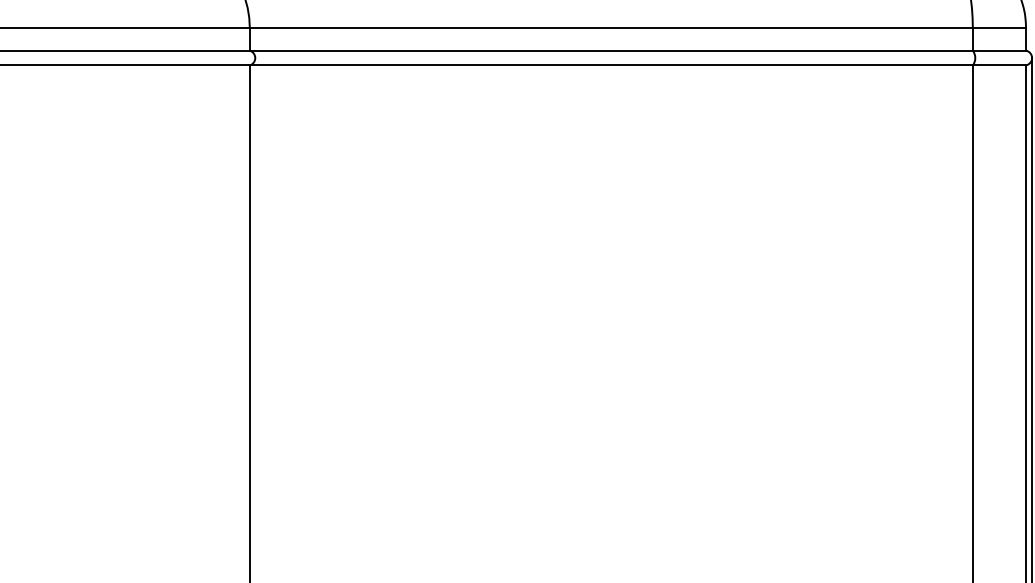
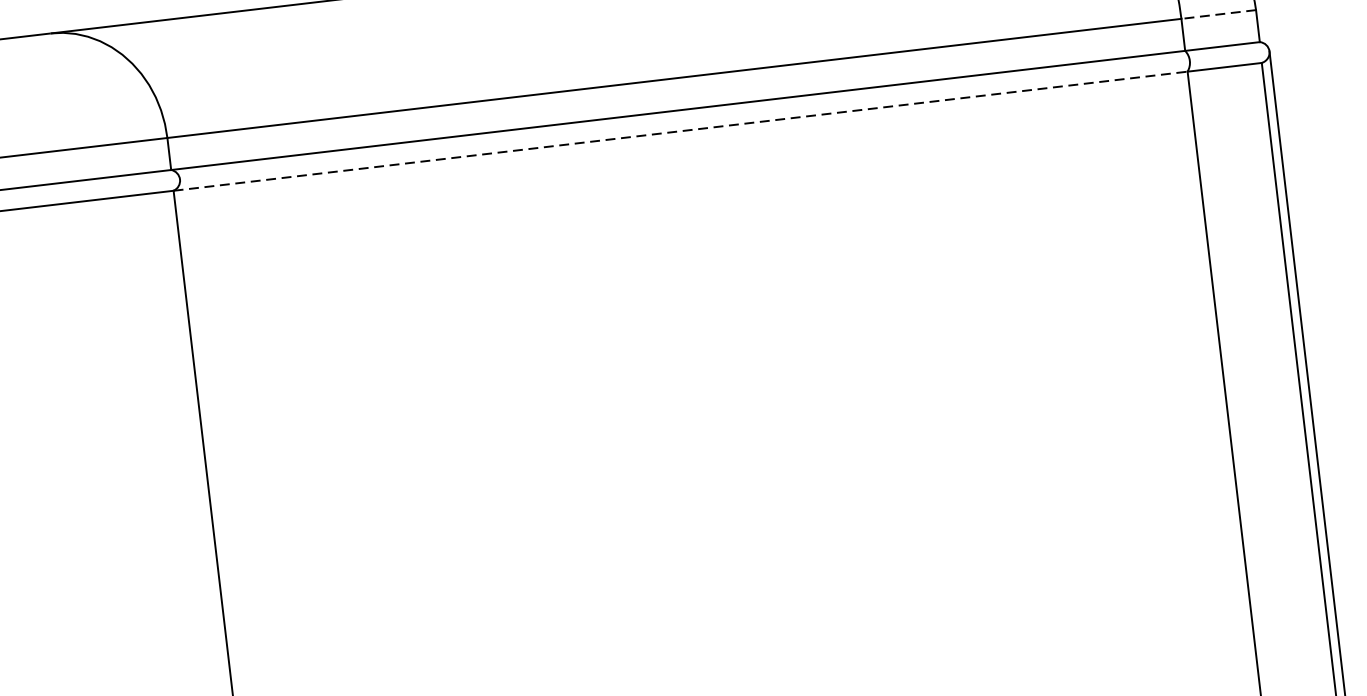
line: (999, 27) -> (1218, 14), solid -> dashed
line: (611, 65) -> (680, 131), solid -> dashed

